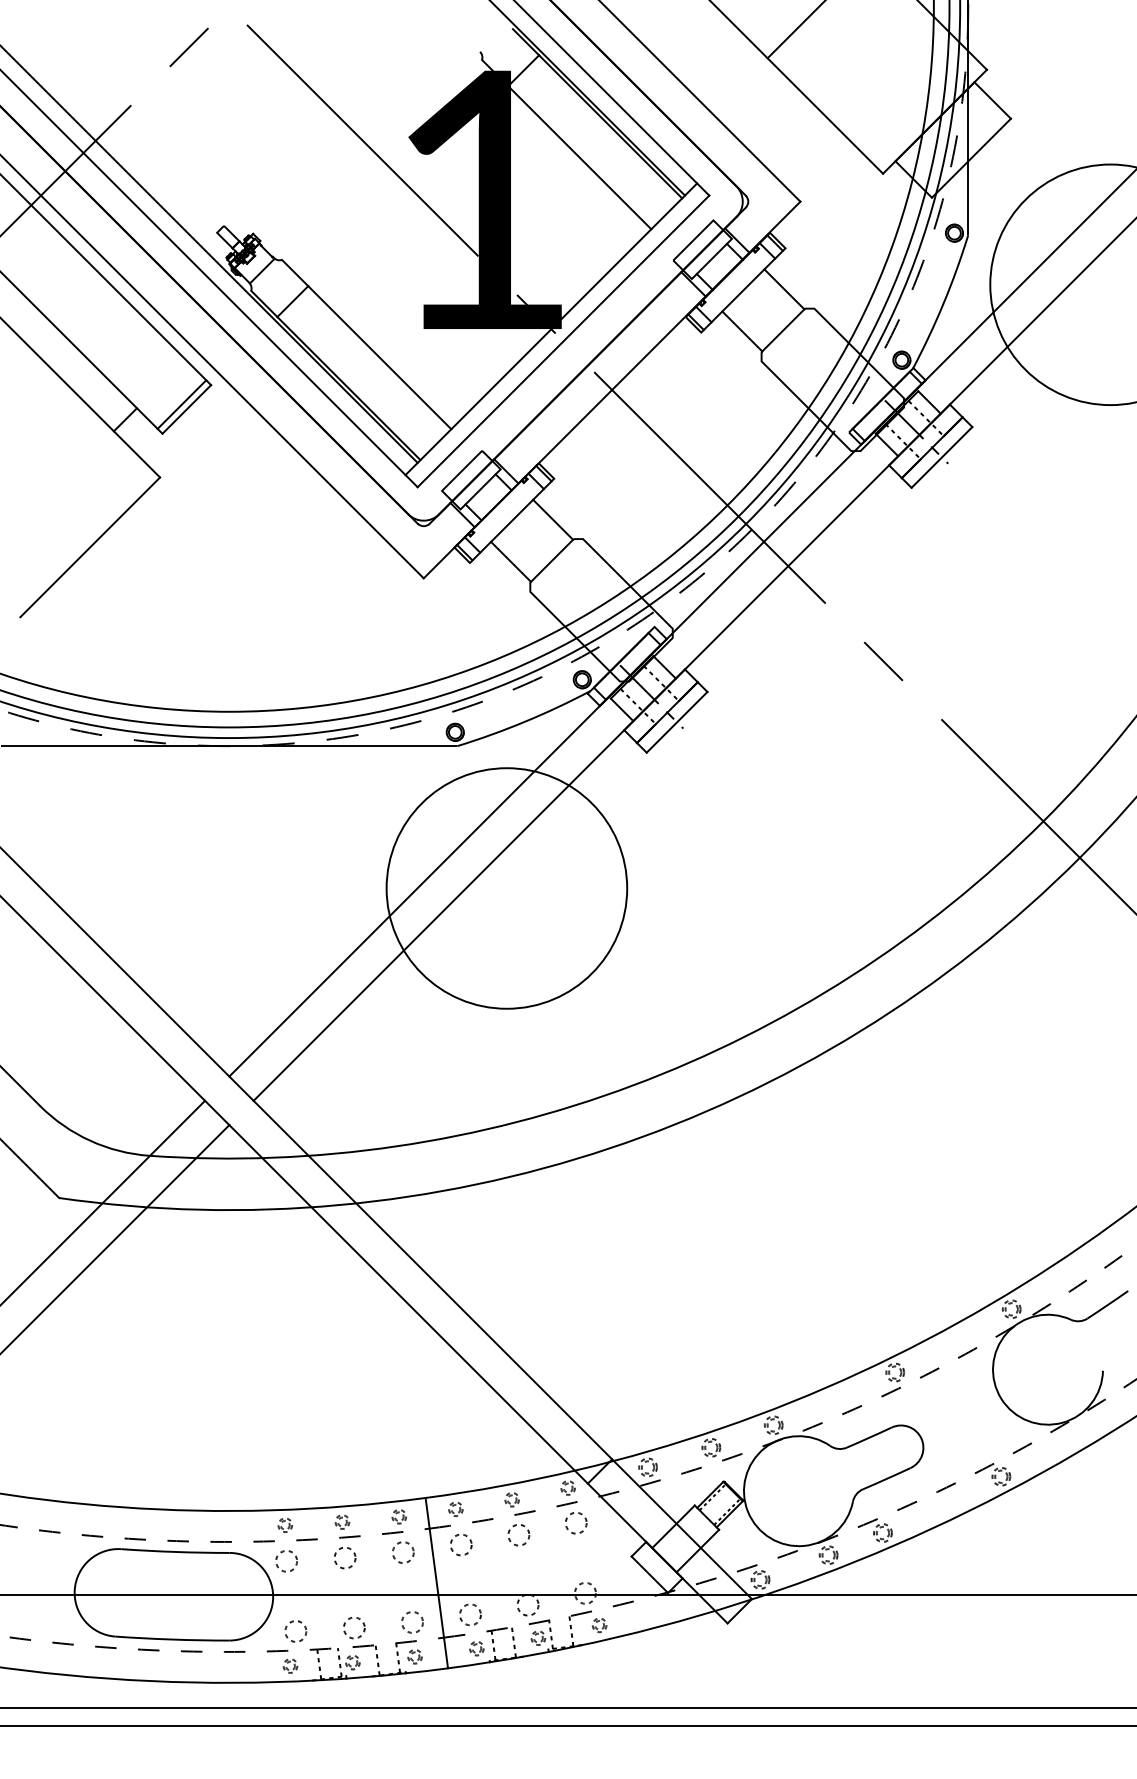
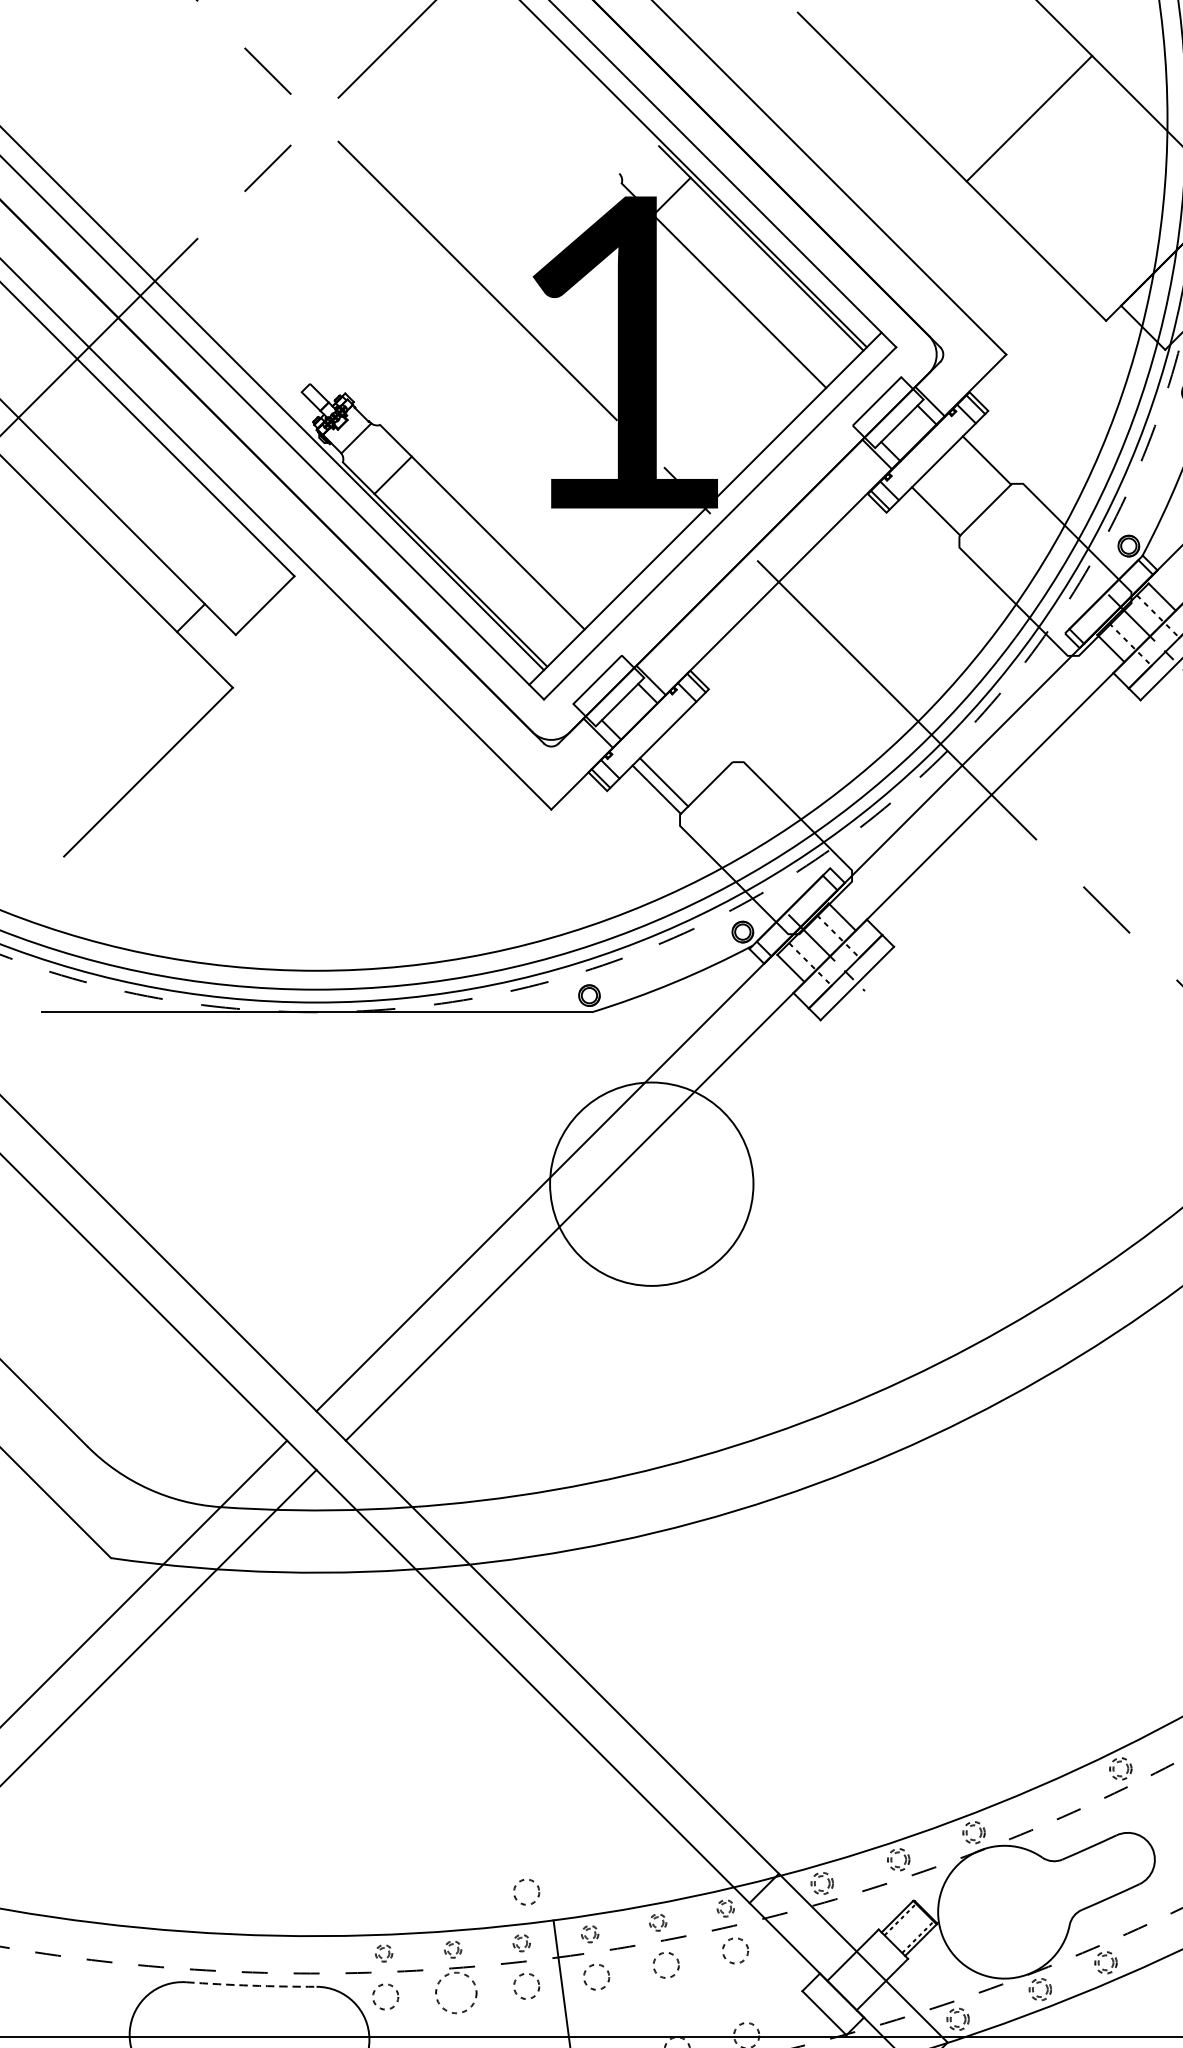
line: (181, 404) -> (258, 599), removed
line: (553, 519) -> (664, 781), moved
circle: (506, 888) -> (651, 1184), size x0.7
circle: (403, 1474) -> (526, 1892), added
arc: (175, 1551) -> (251, 1985), solid -> dashed
circle: (344, 1557) -> (455, 1992), size x1.6

